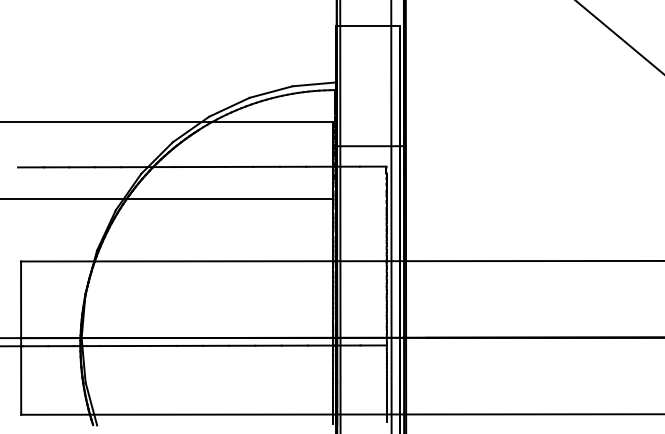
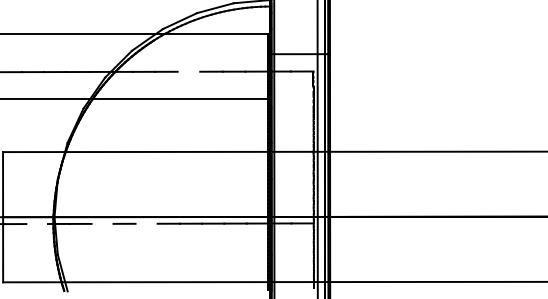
line: (239, 166) -> (188, 71), removed
line: (138, 345) -> (102, 223), removed
line: (190, 345) -> (146, 223), removed
line: (60, 346) -> (36, 224), removed

